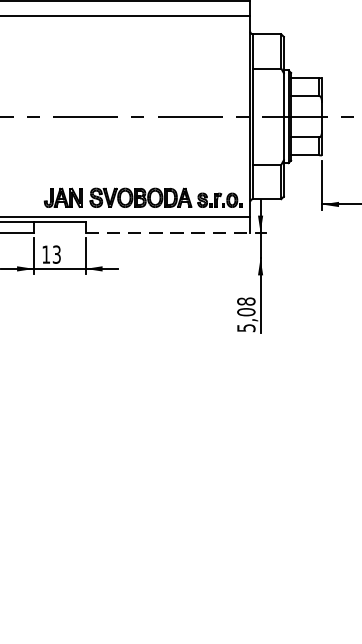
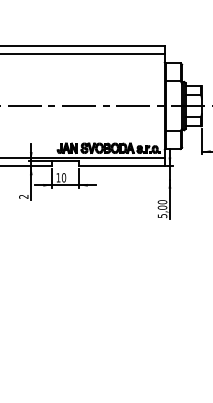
line: (167, 232) -> (121, 166), dashed -> solid
text: (55, 254) -> (63, 177), 13 -> 10
text: (246, 302) -> (162, 202), 5,08 -> 5,00

